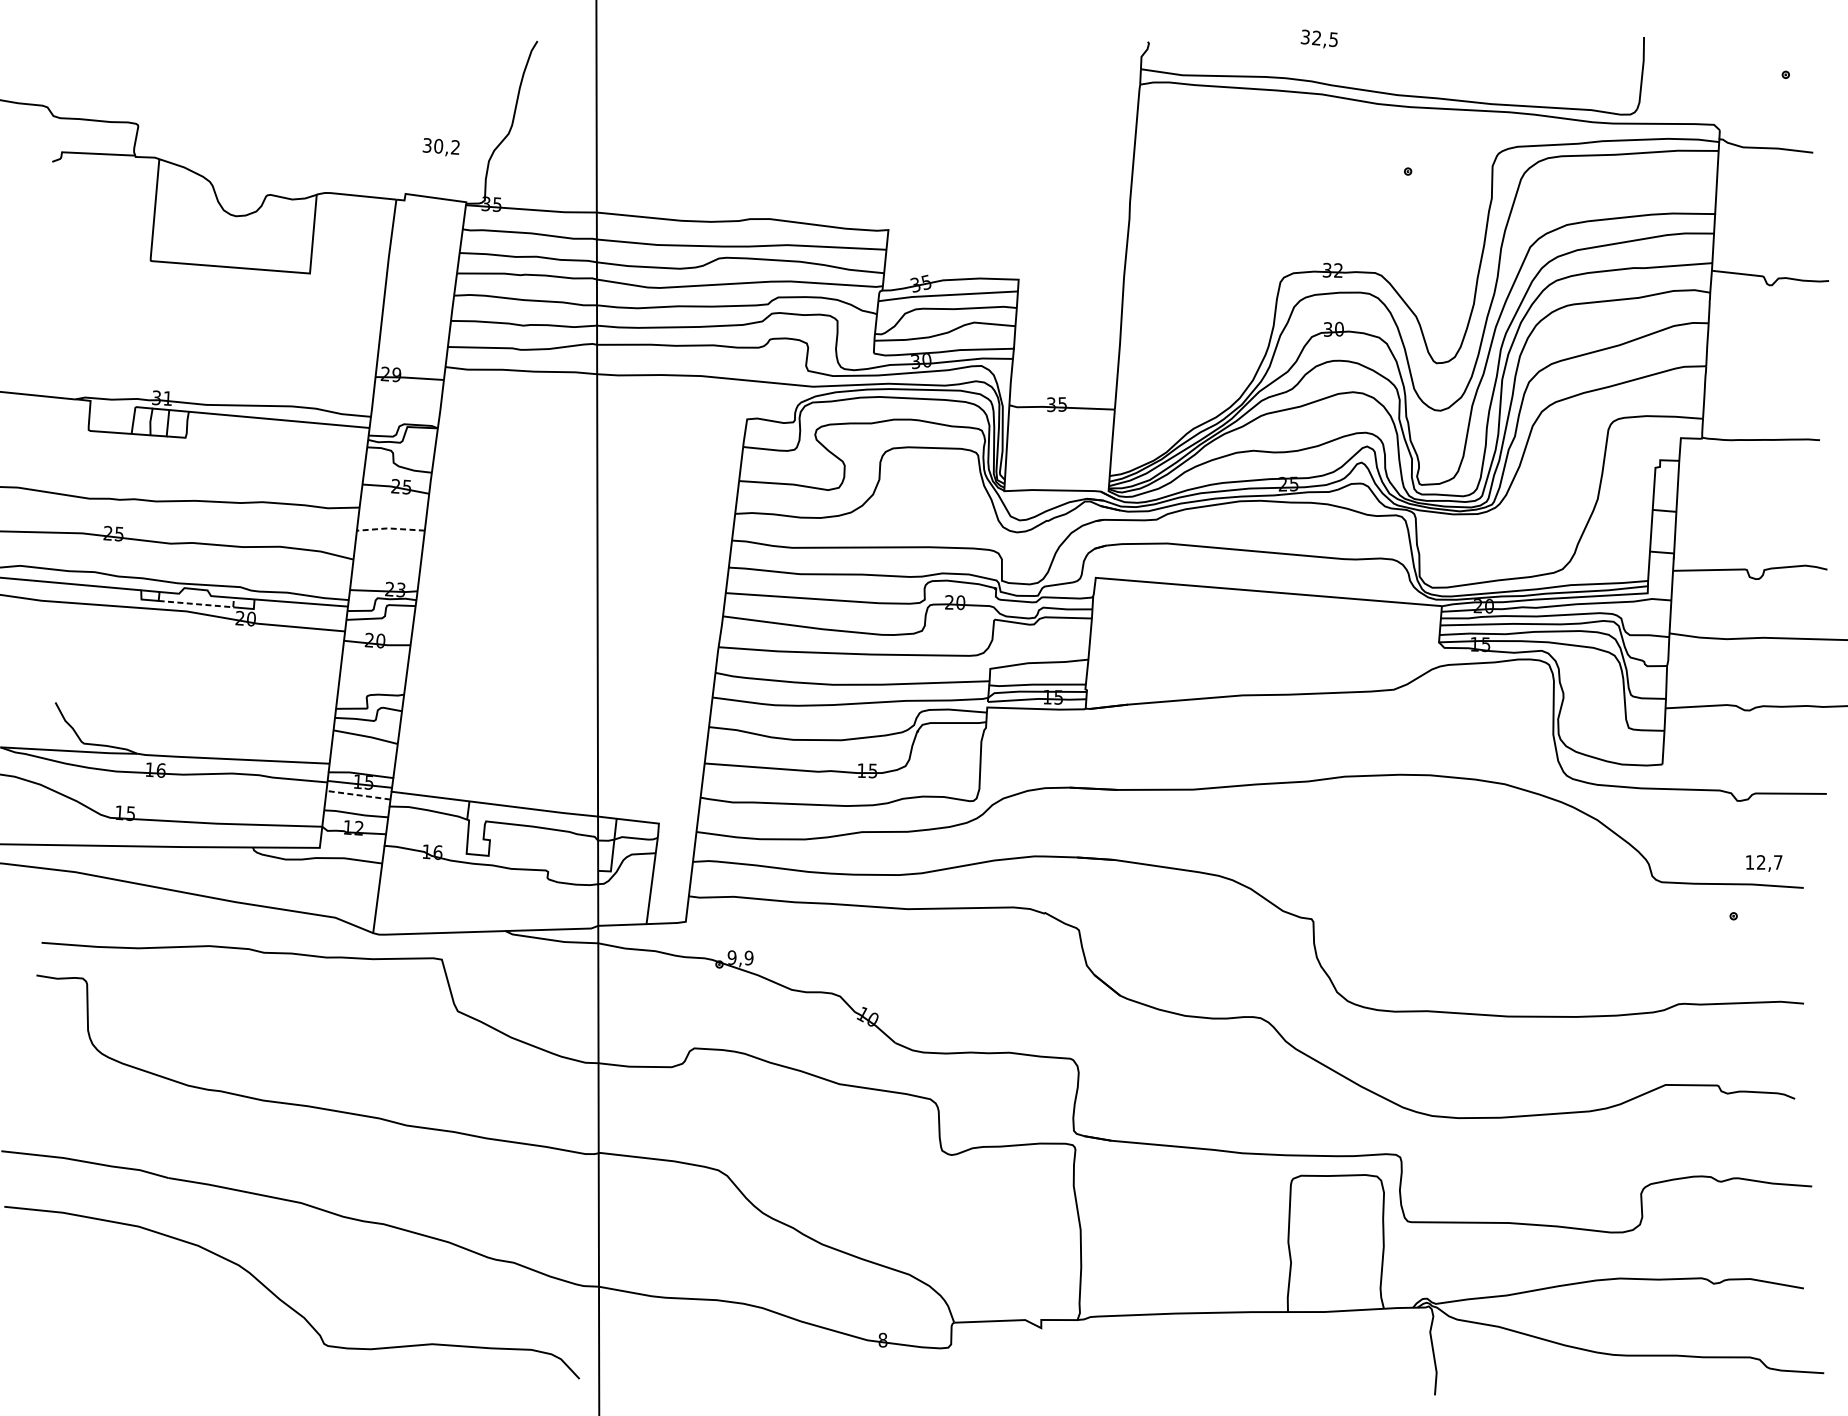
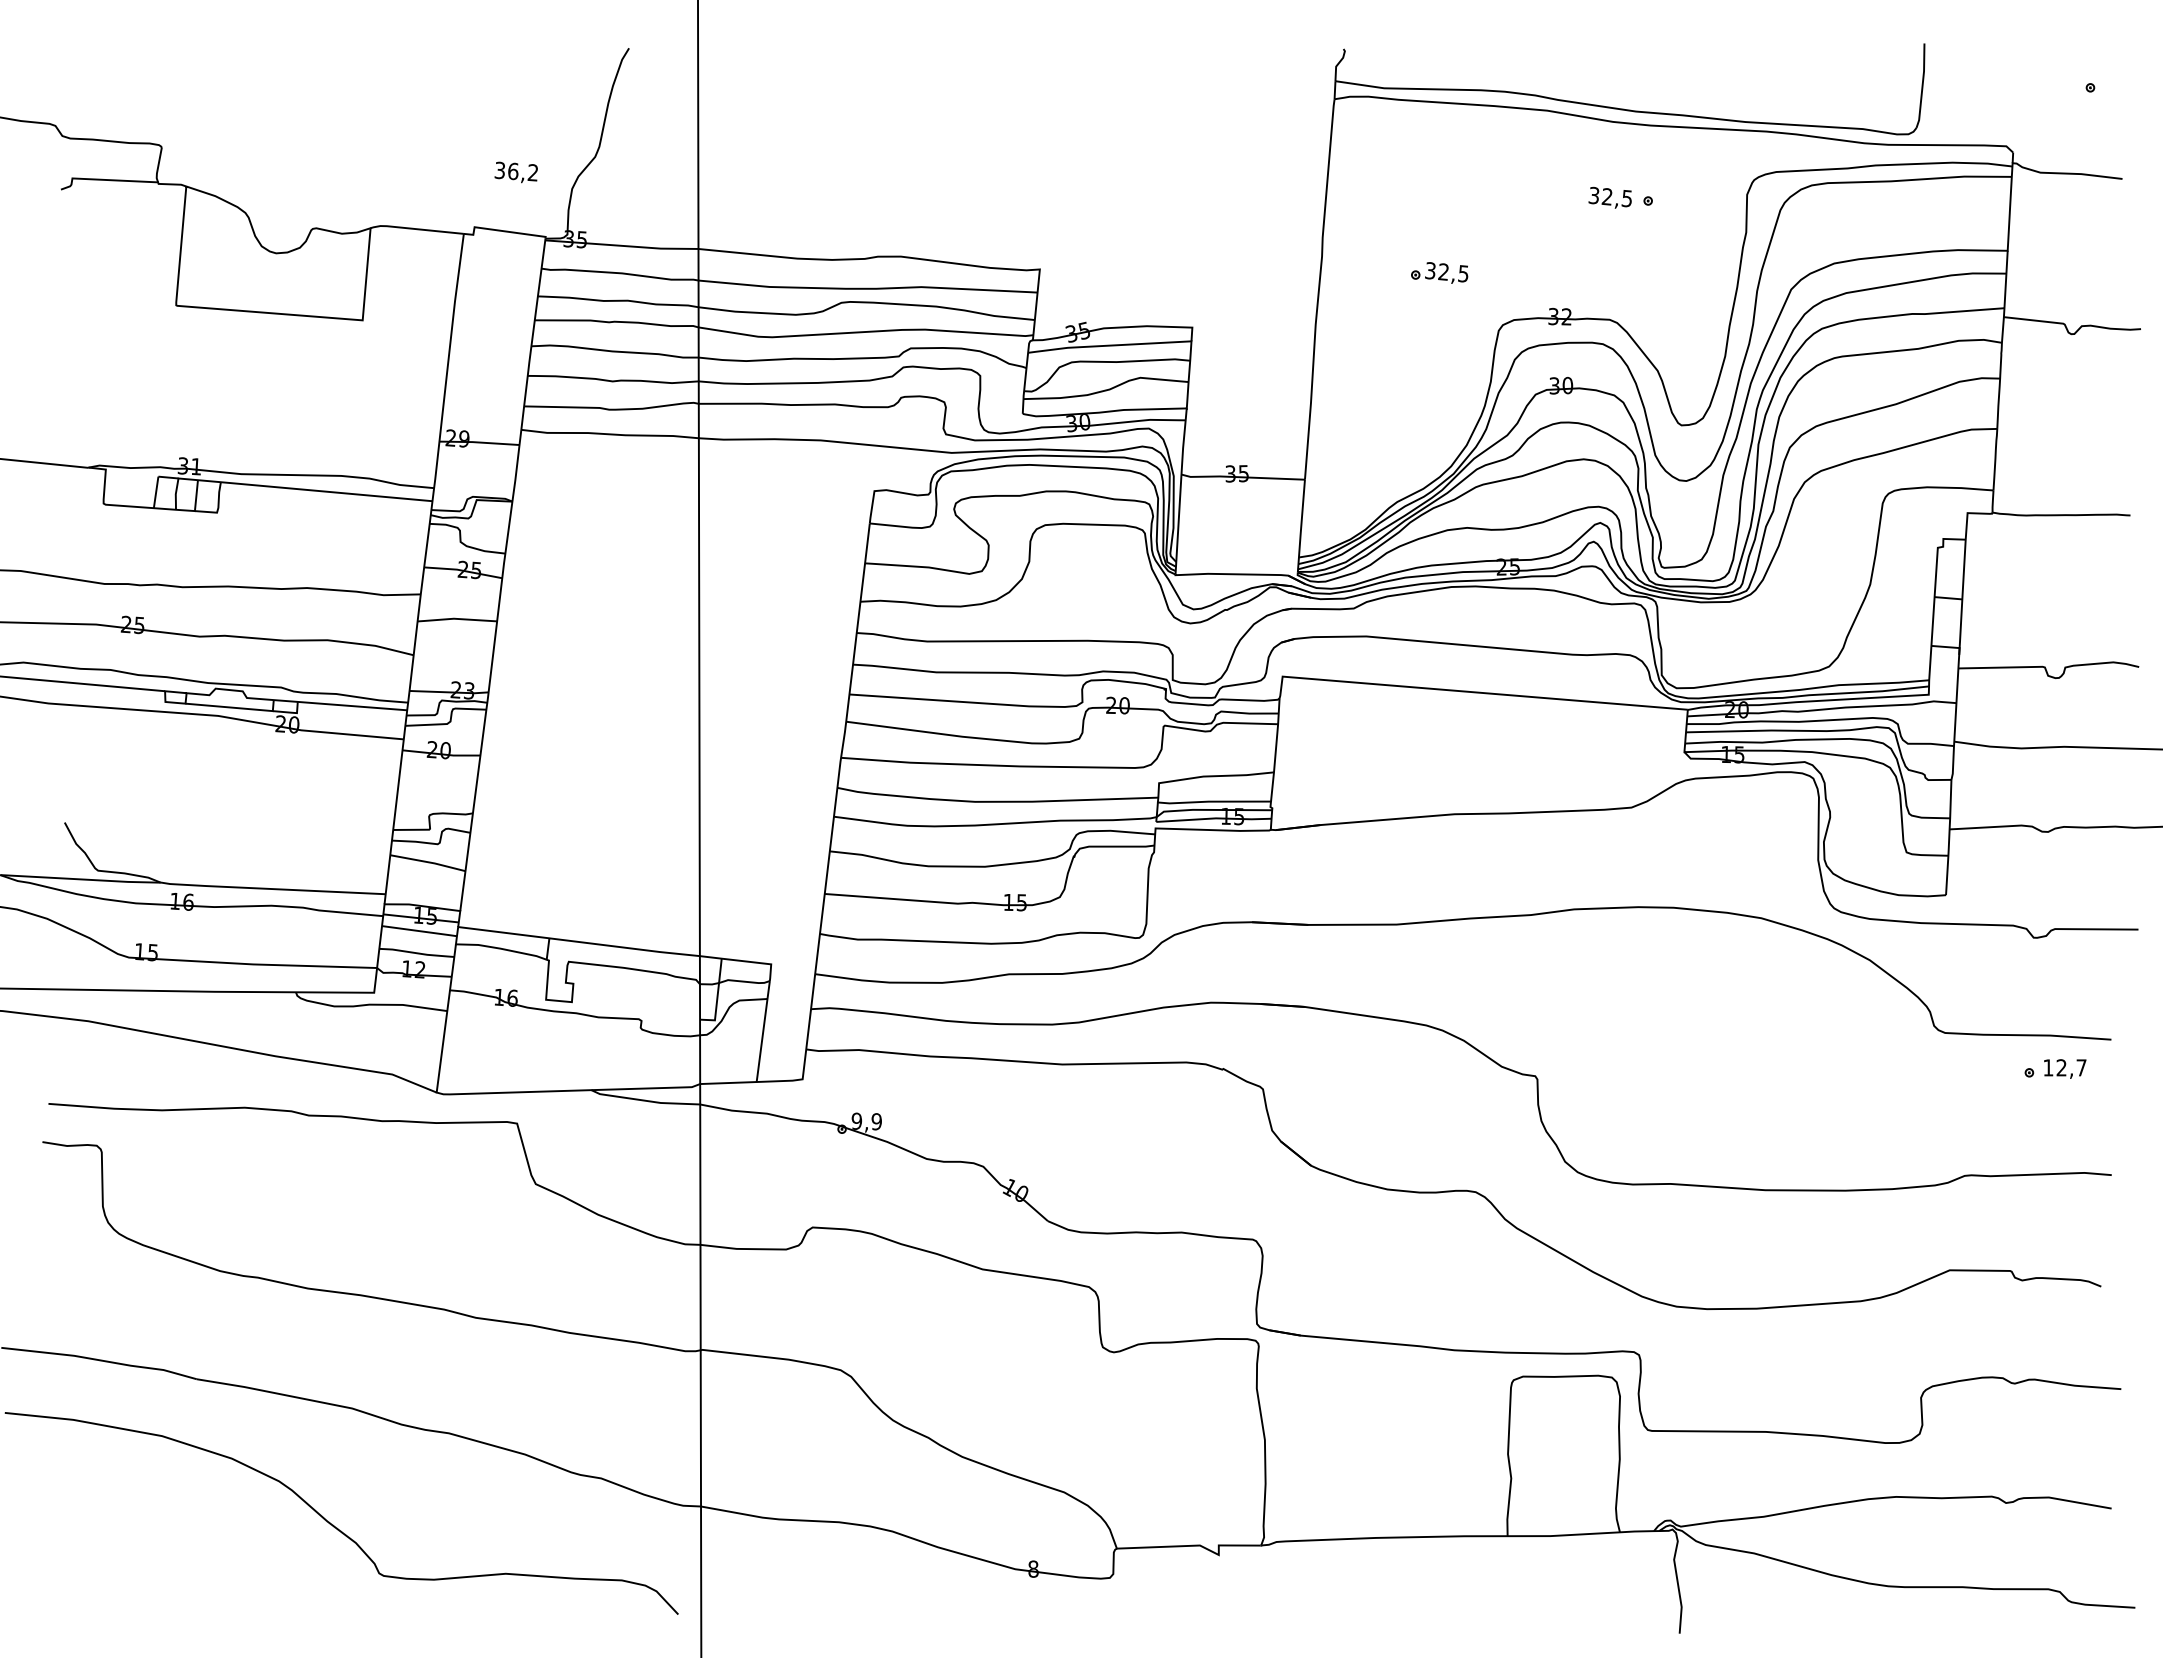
text: (1318, 38) -> (1609, 197), moved
text: (438, 145) -> (513, 170), 30,2 -> 36,2
part: (1229, 232) -> (1439, 272), added
line: (389, 528) -> (455, 618), dashed -> solid
line: (202, 604) -> (236, 707), dashed -> solid
line: (359, 795) -> (420, 931), dashed -> solid
text: (1764, 863) -> (2065, 1068), moved

